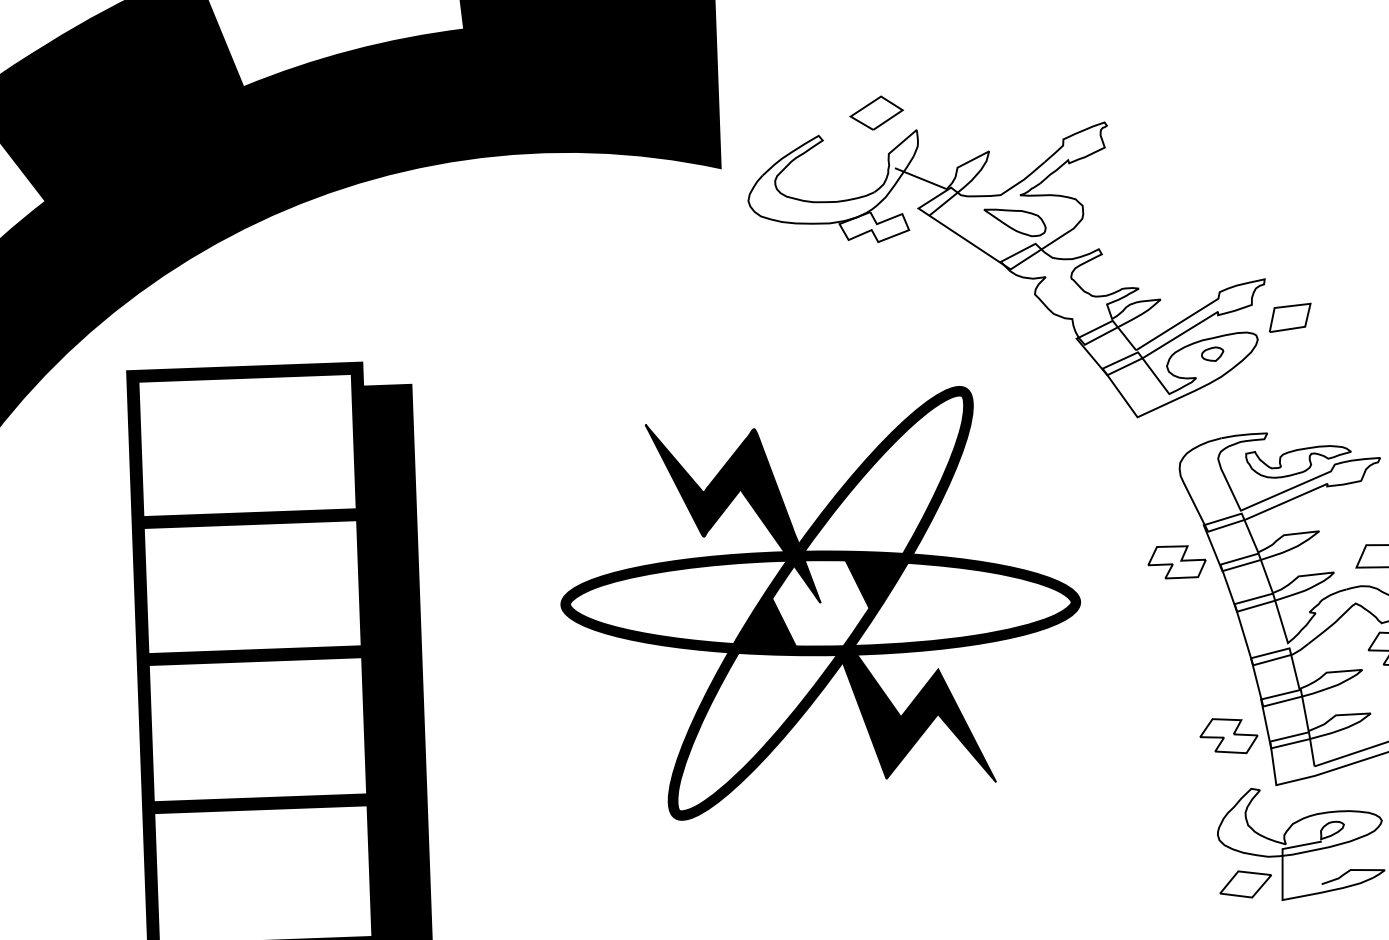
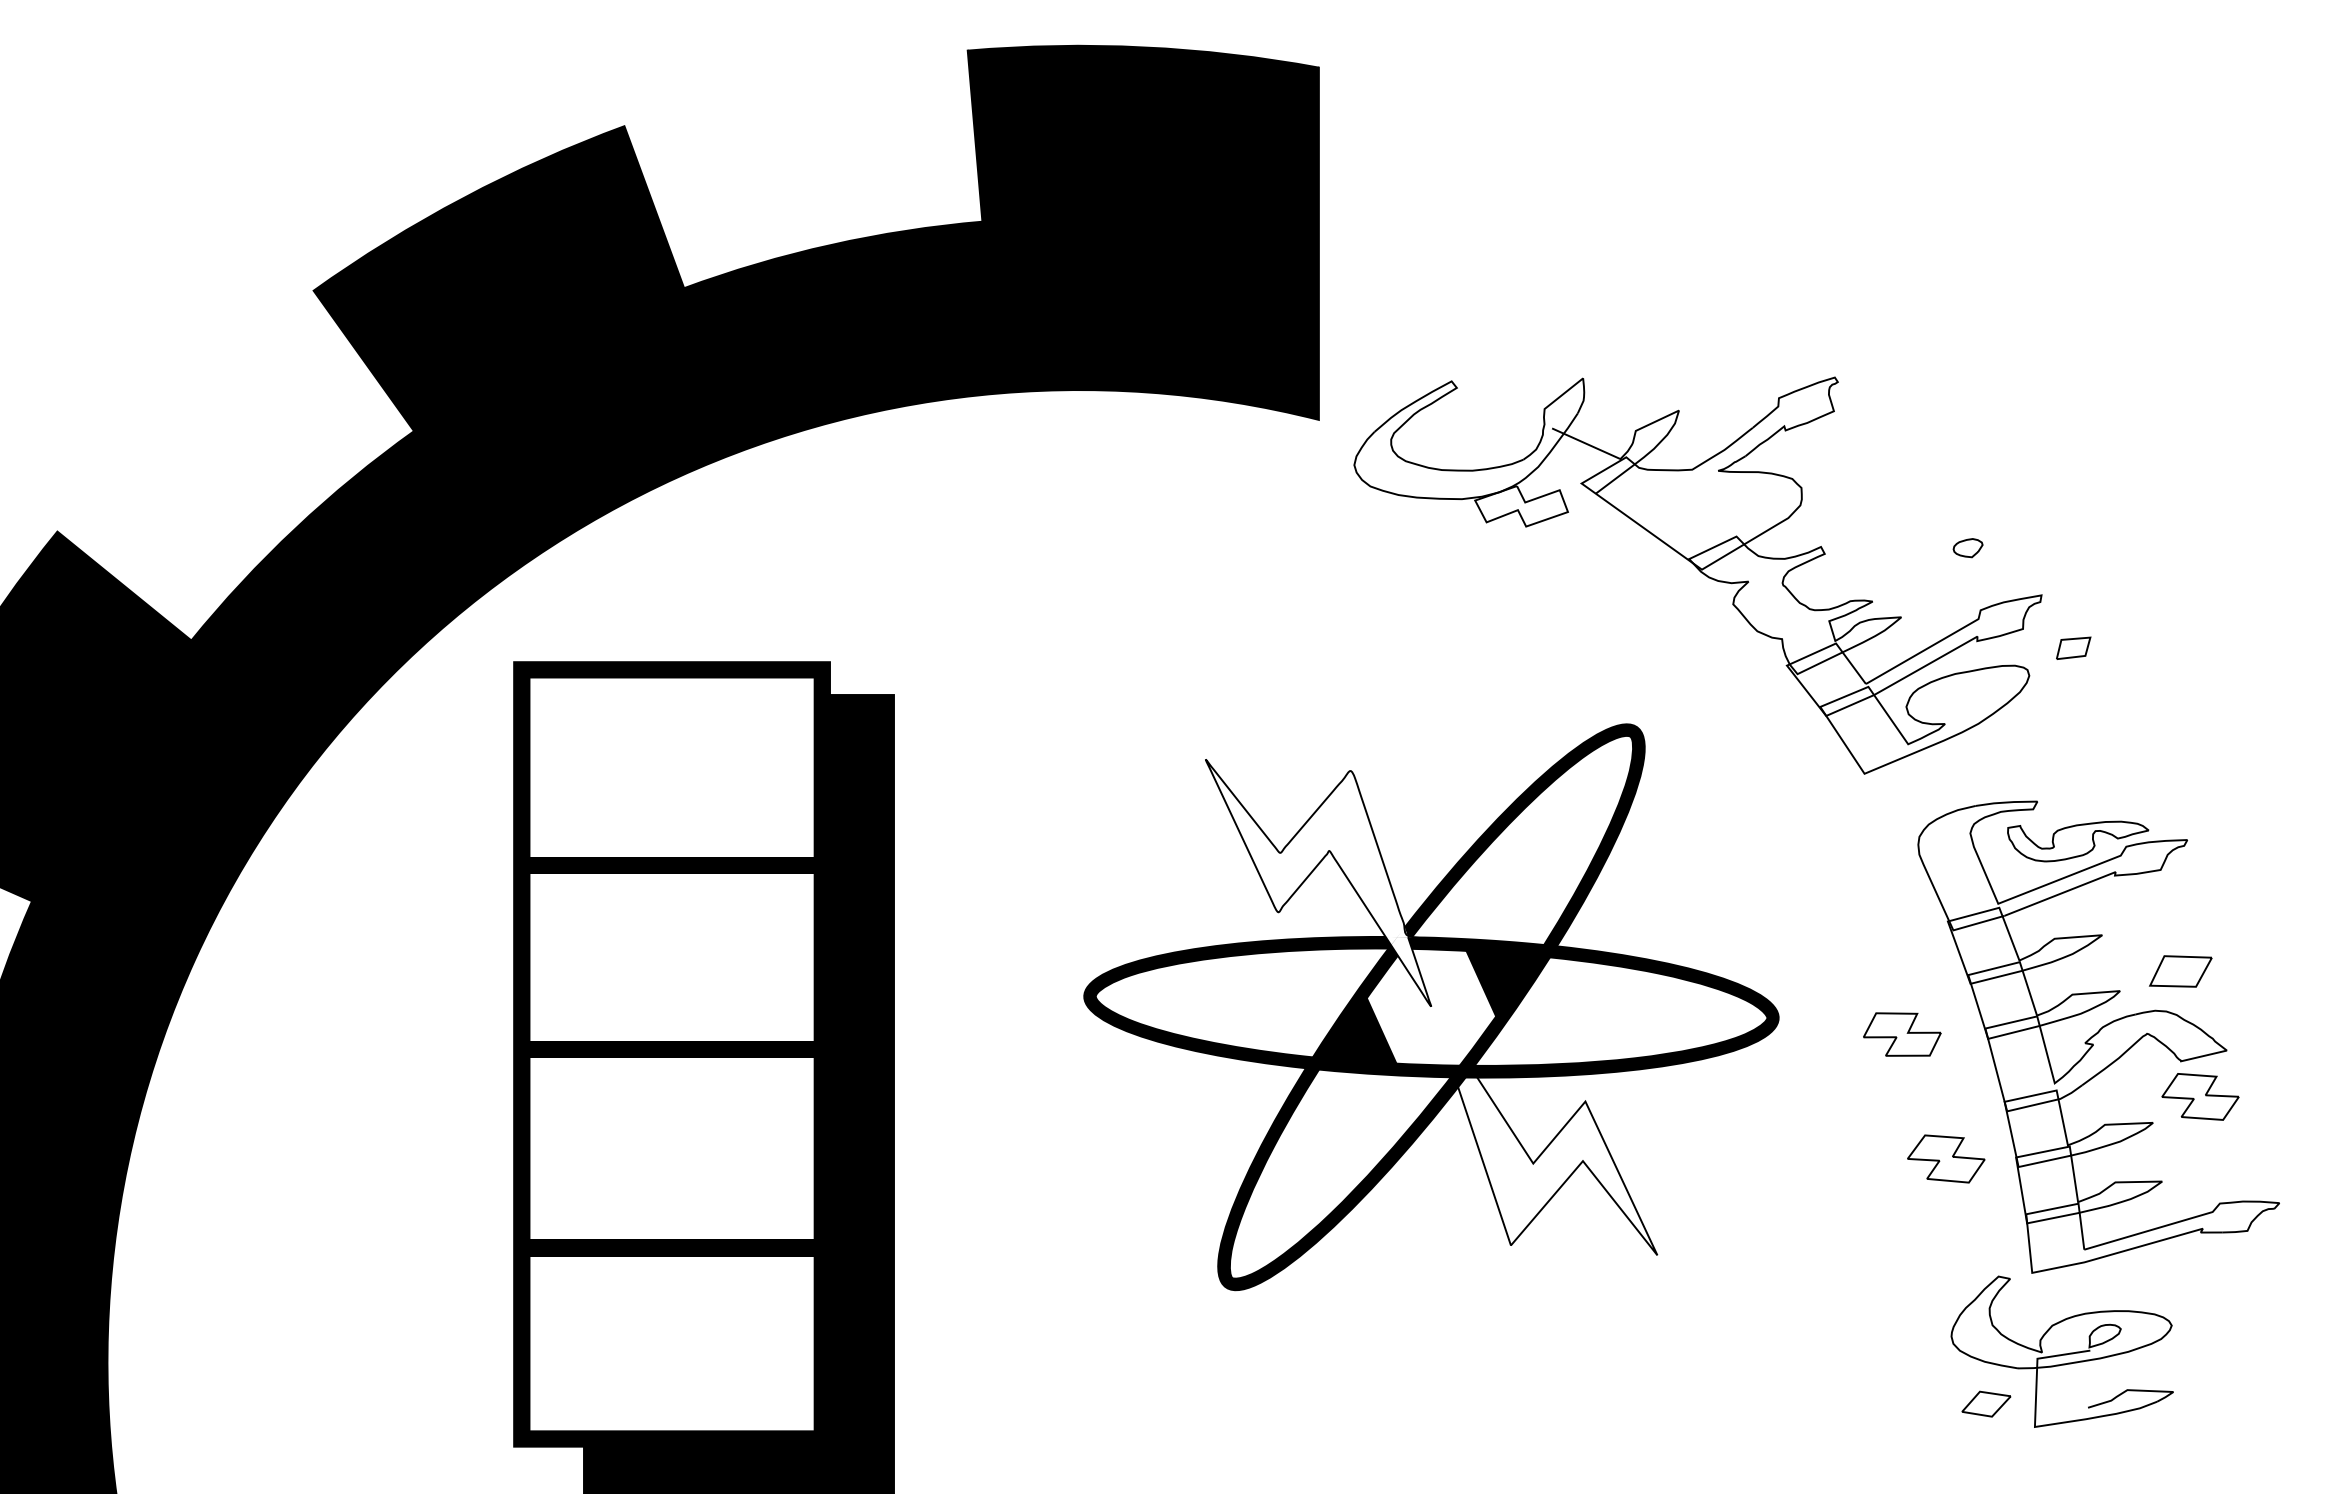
part: (876, 112) -> (1529, 353), removed
part: (1015, 222) -> (1710, 507), removed
part: (1290, 318) -> (2073, 648), size x0.6
part: (1212, 354) -> (1967, 548), moved
fill: (733, 514) -> (1318, 883), removed
part: (1177, 562) -> (1902, 1034), moved
fill: (910, 710) -> (1546, 1154), removed
part: (1229, 735) -> (1946, 1158), moved
part: (1245, 883) -> (1986, 1403), size x0.7

